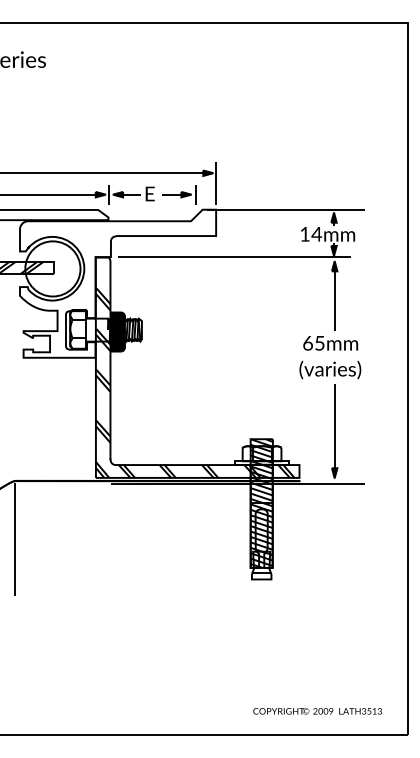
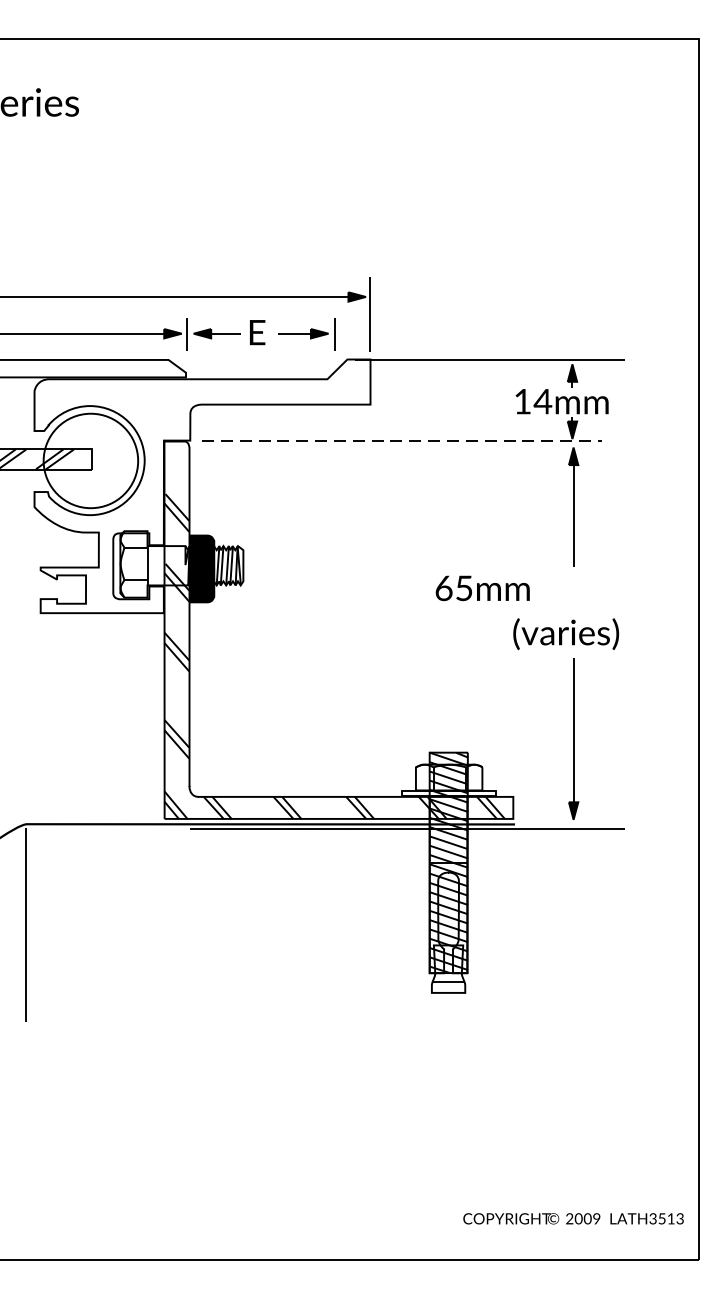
line: (234, 257) -> (401, 441), solid -> dashed
text: (330, 343) -> (482, 588), moved
text: (317, 711) -> (573, 1219), moved

